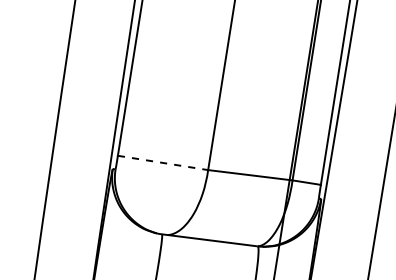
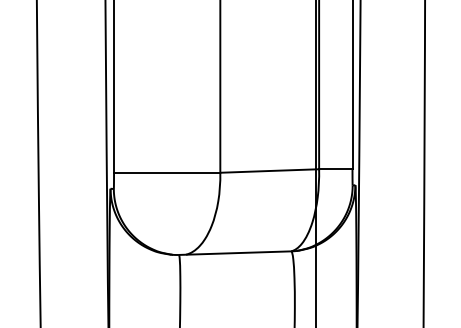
line: (163, 162) -> (167, 172), dashed -> solid

